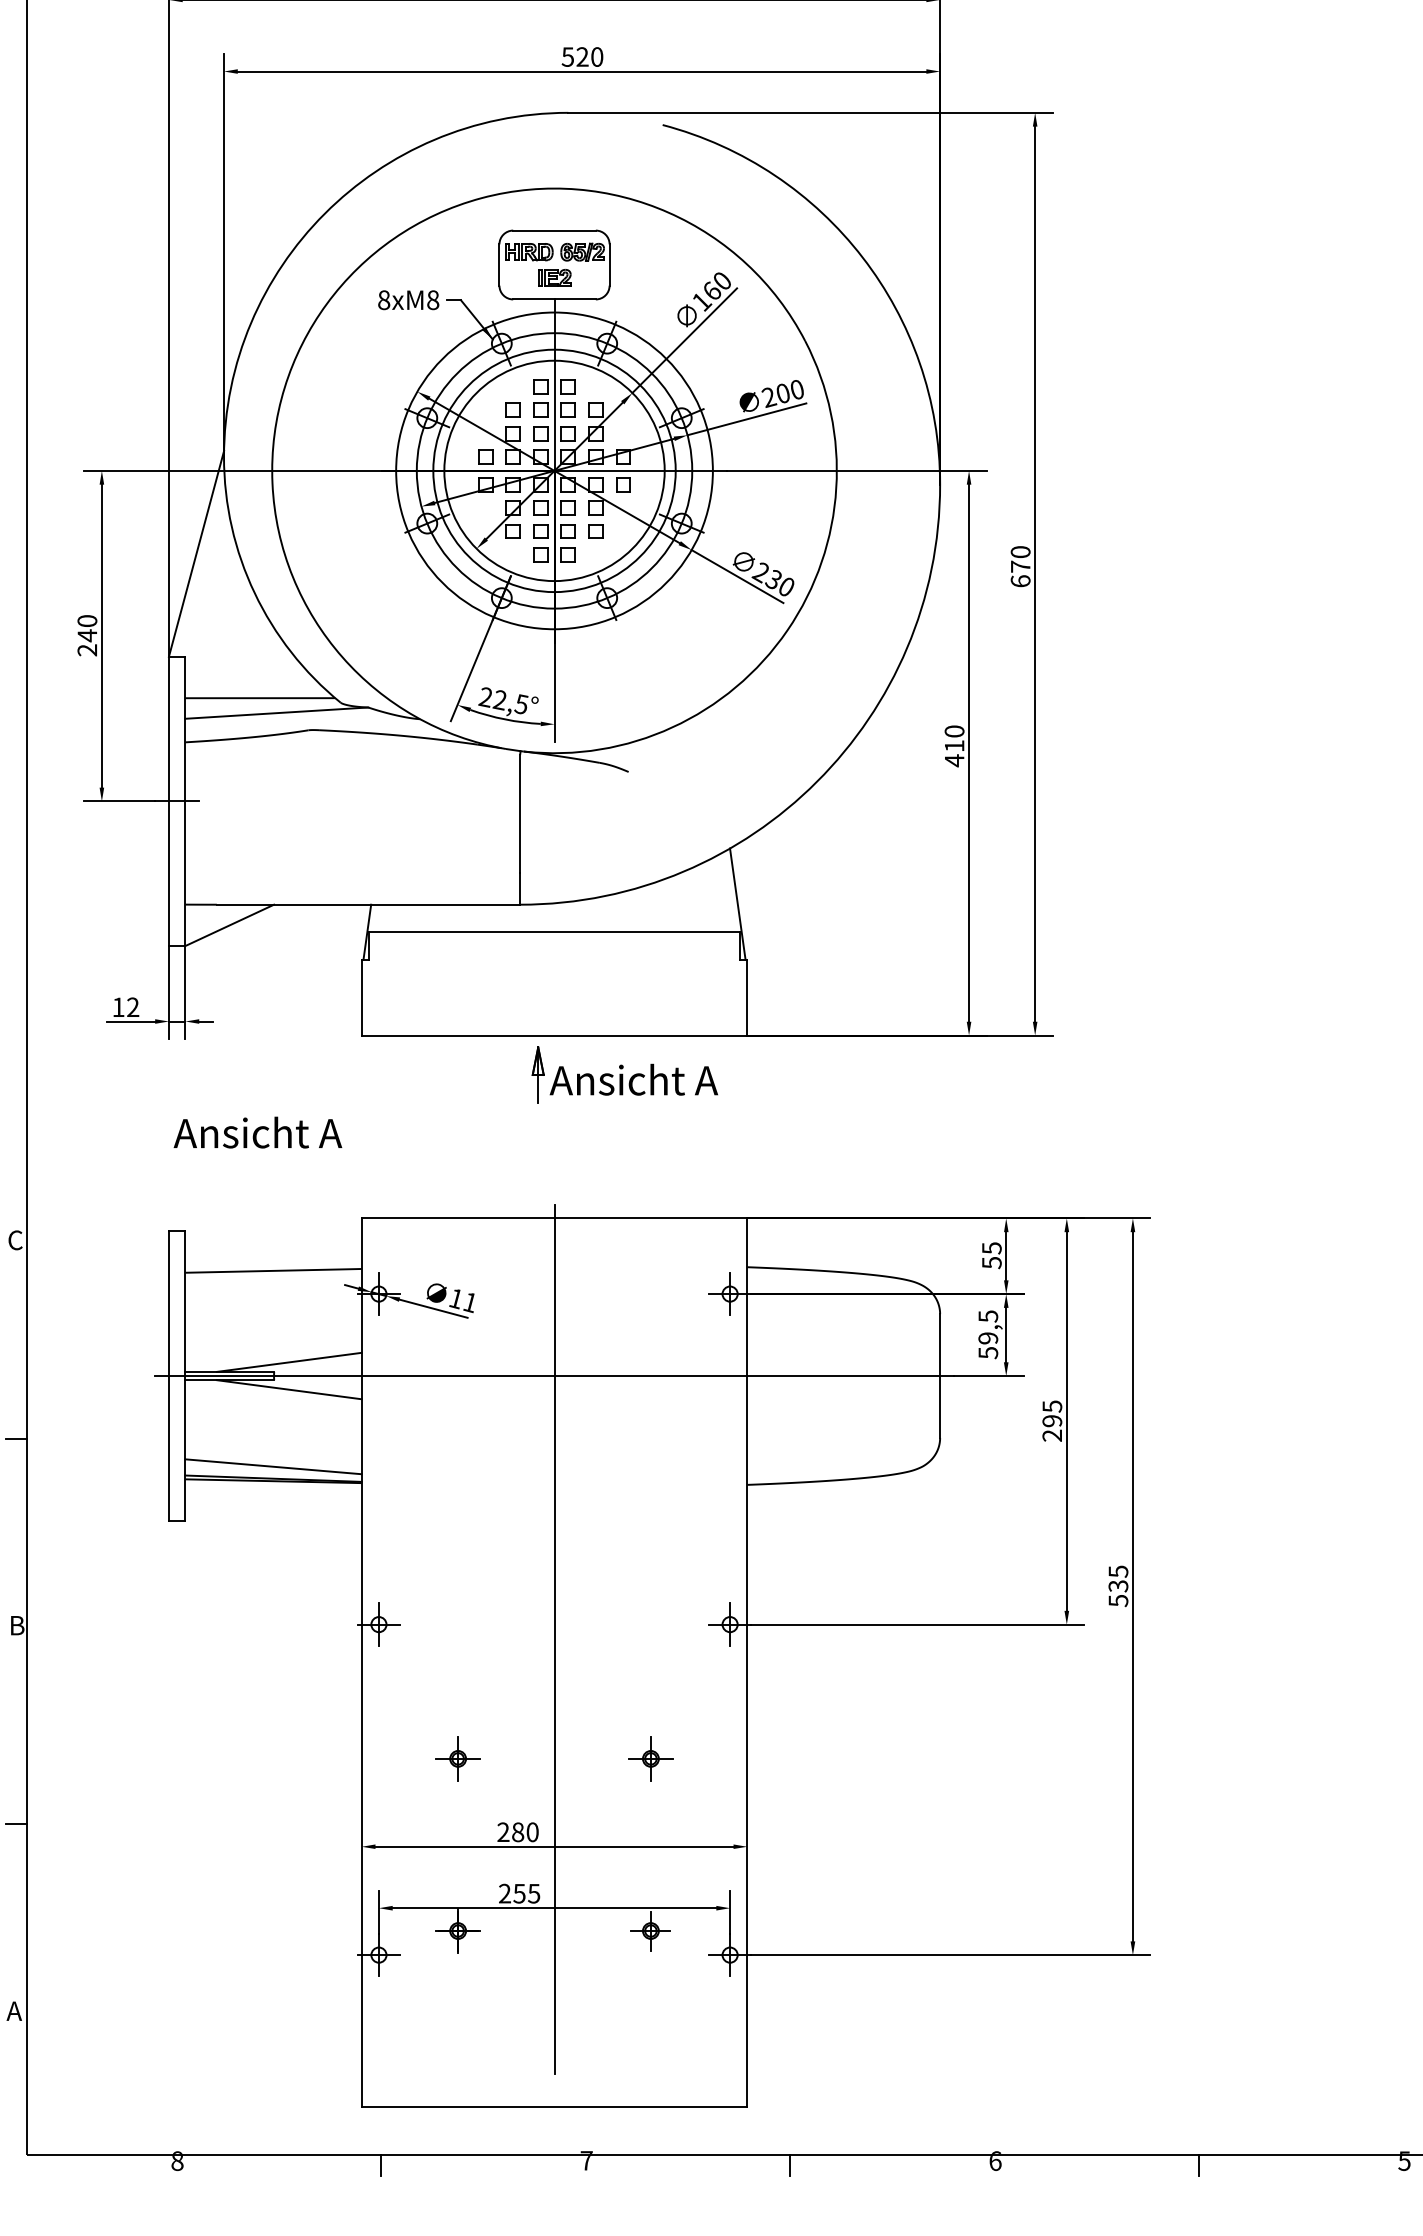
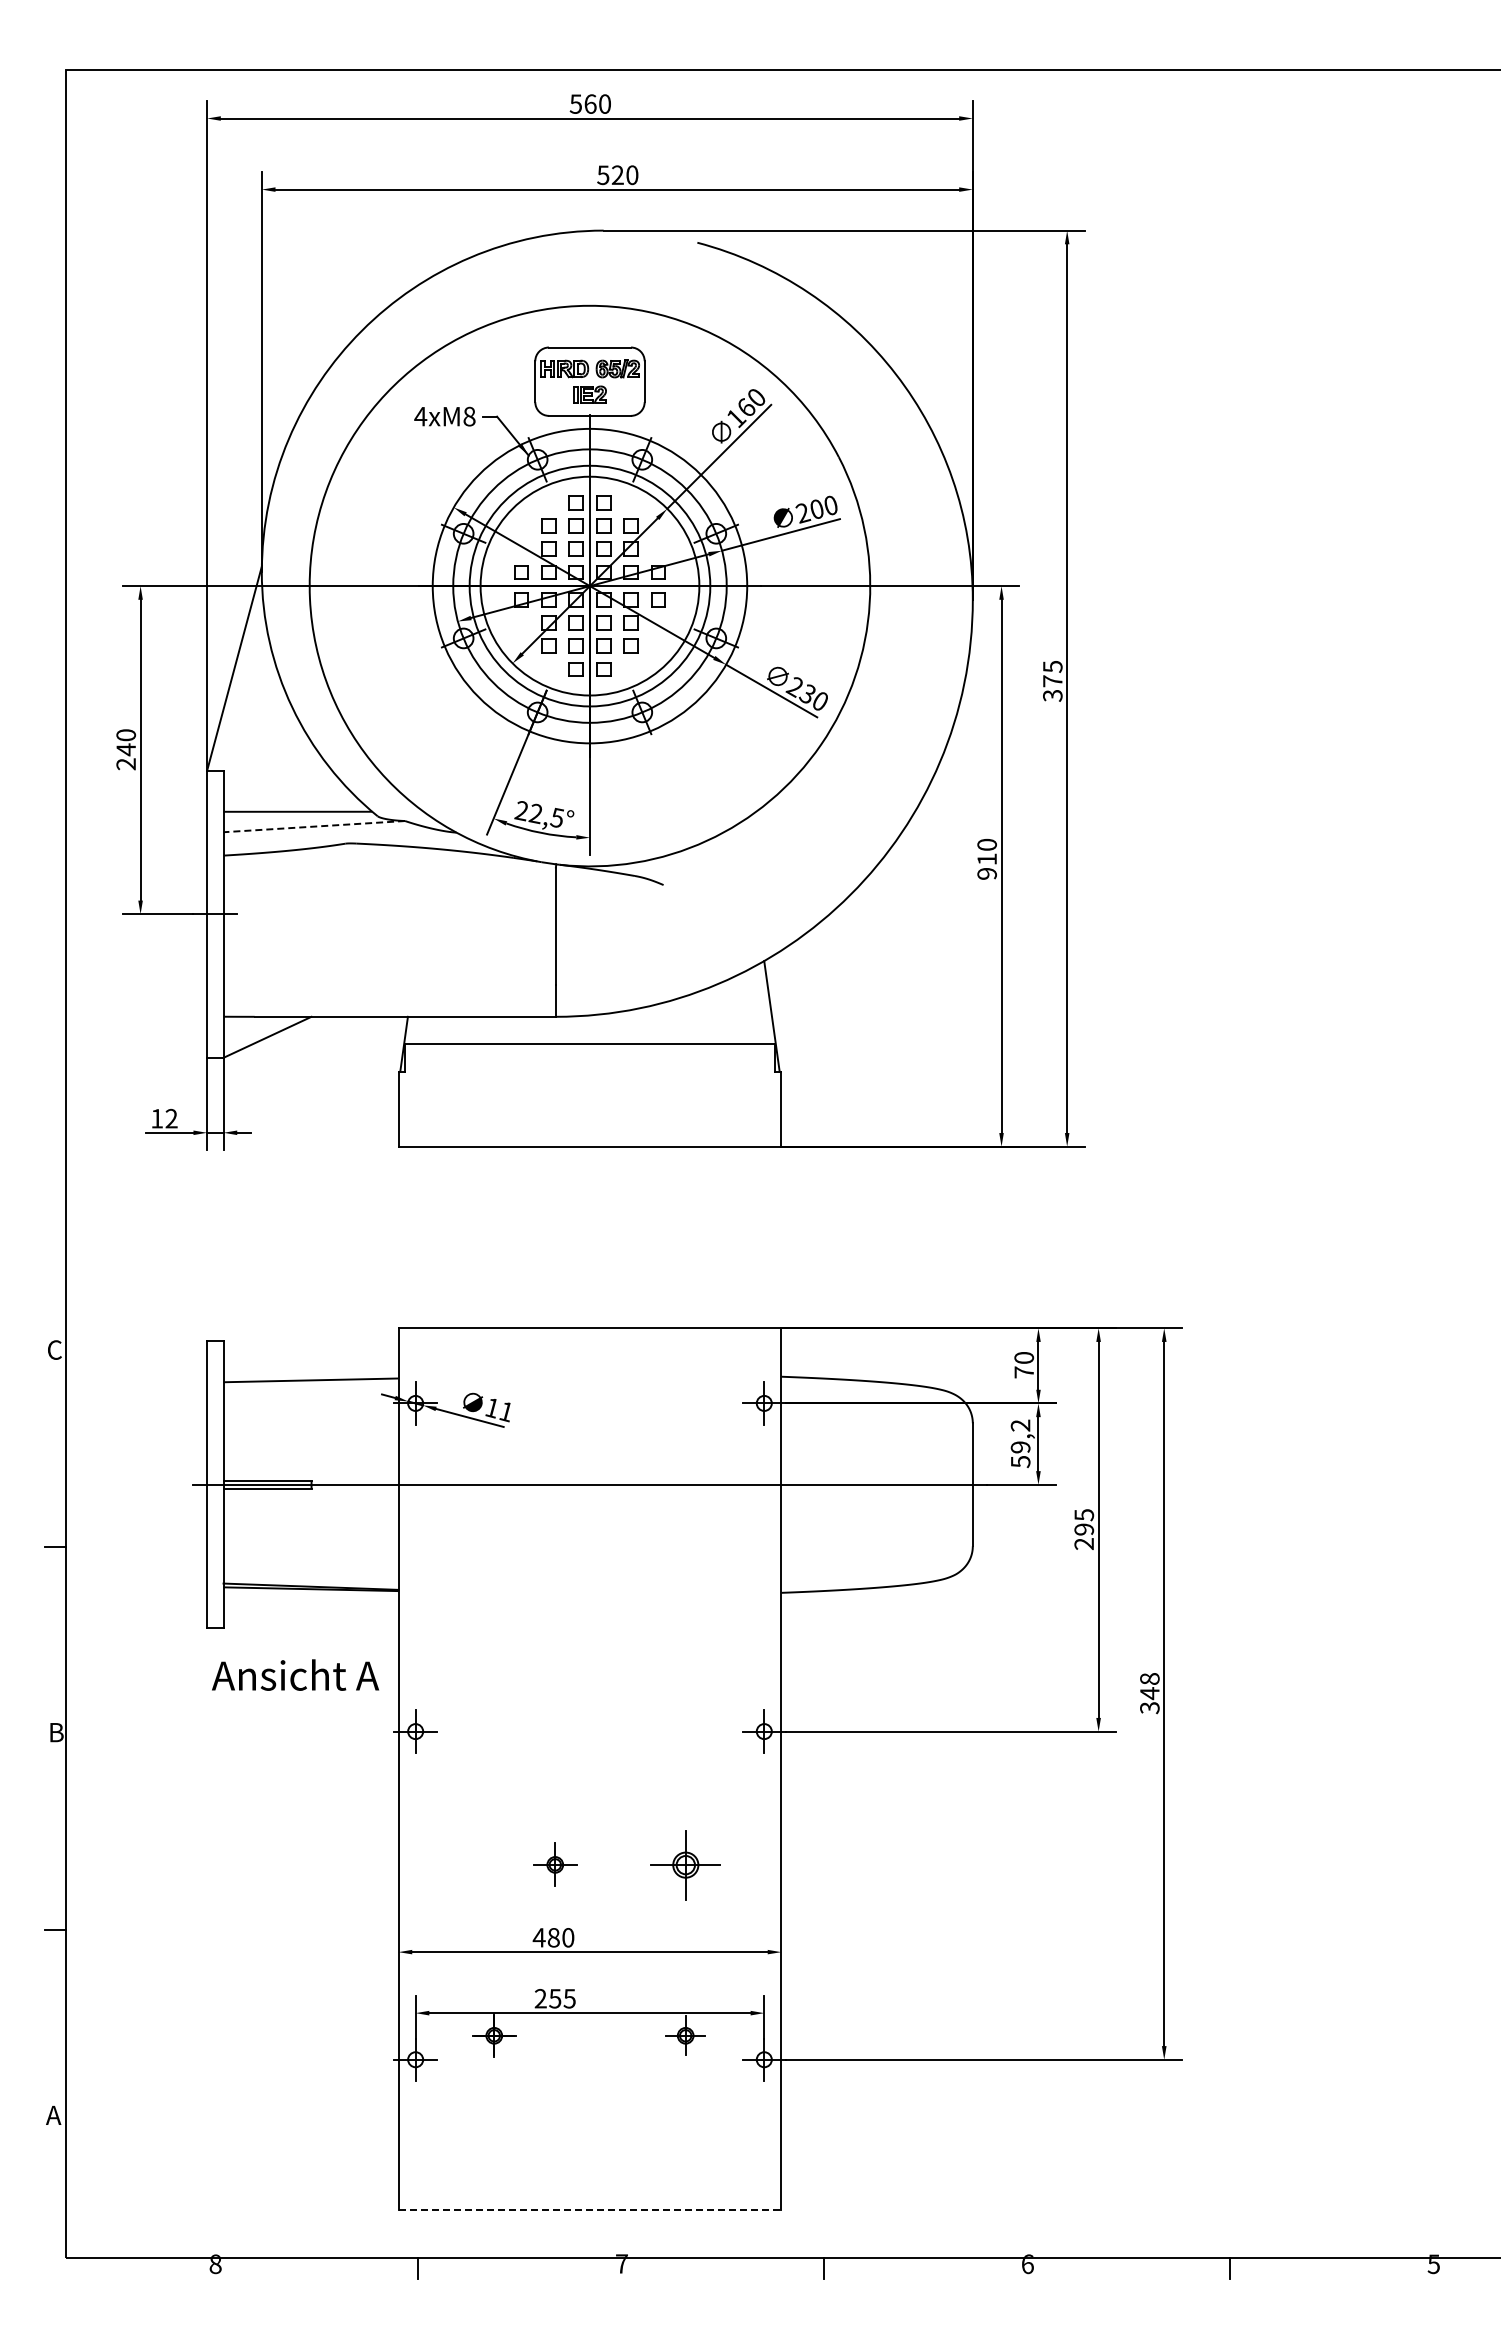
text: (383, 300) -> (420, 416), 8xM8 -> 4xM8
text: (1020, 565) -> (1052, 680), 670 -> 375
line: (277, 713) -> (314, 826), solid -> dashed
text: (953, 760) -> (986, 873), 410 -> 910
part: (624, 1074) -> (659, 1185), removed
text: (257, 1132) -> (295, 1674), moved
text: (992, 1255) -> (1024, 1365), 55 -> 70
text: (988, 1316) -> (1020, 1425), 59,5 -> 59,2
line: (289, 1361) -> (326, 1470), removed
line: (289, 1388) -> (326, 1497), removed
line: (273, 1466) -> (310, 1574), removed
text: (1118, 1586) -> (1149, 1693), 535 -> 348
line: (554, 1639) -> (589, 1746), removed
part: (458, 1758) -> (555, 1864), moved
part: (650, 1758) -> (685, 1864), size x1.6
text: (502, 1832) -> (538, 1937), 280 -> 480
line: (555, 2106) -> (590, 2210), solid -> dashed

